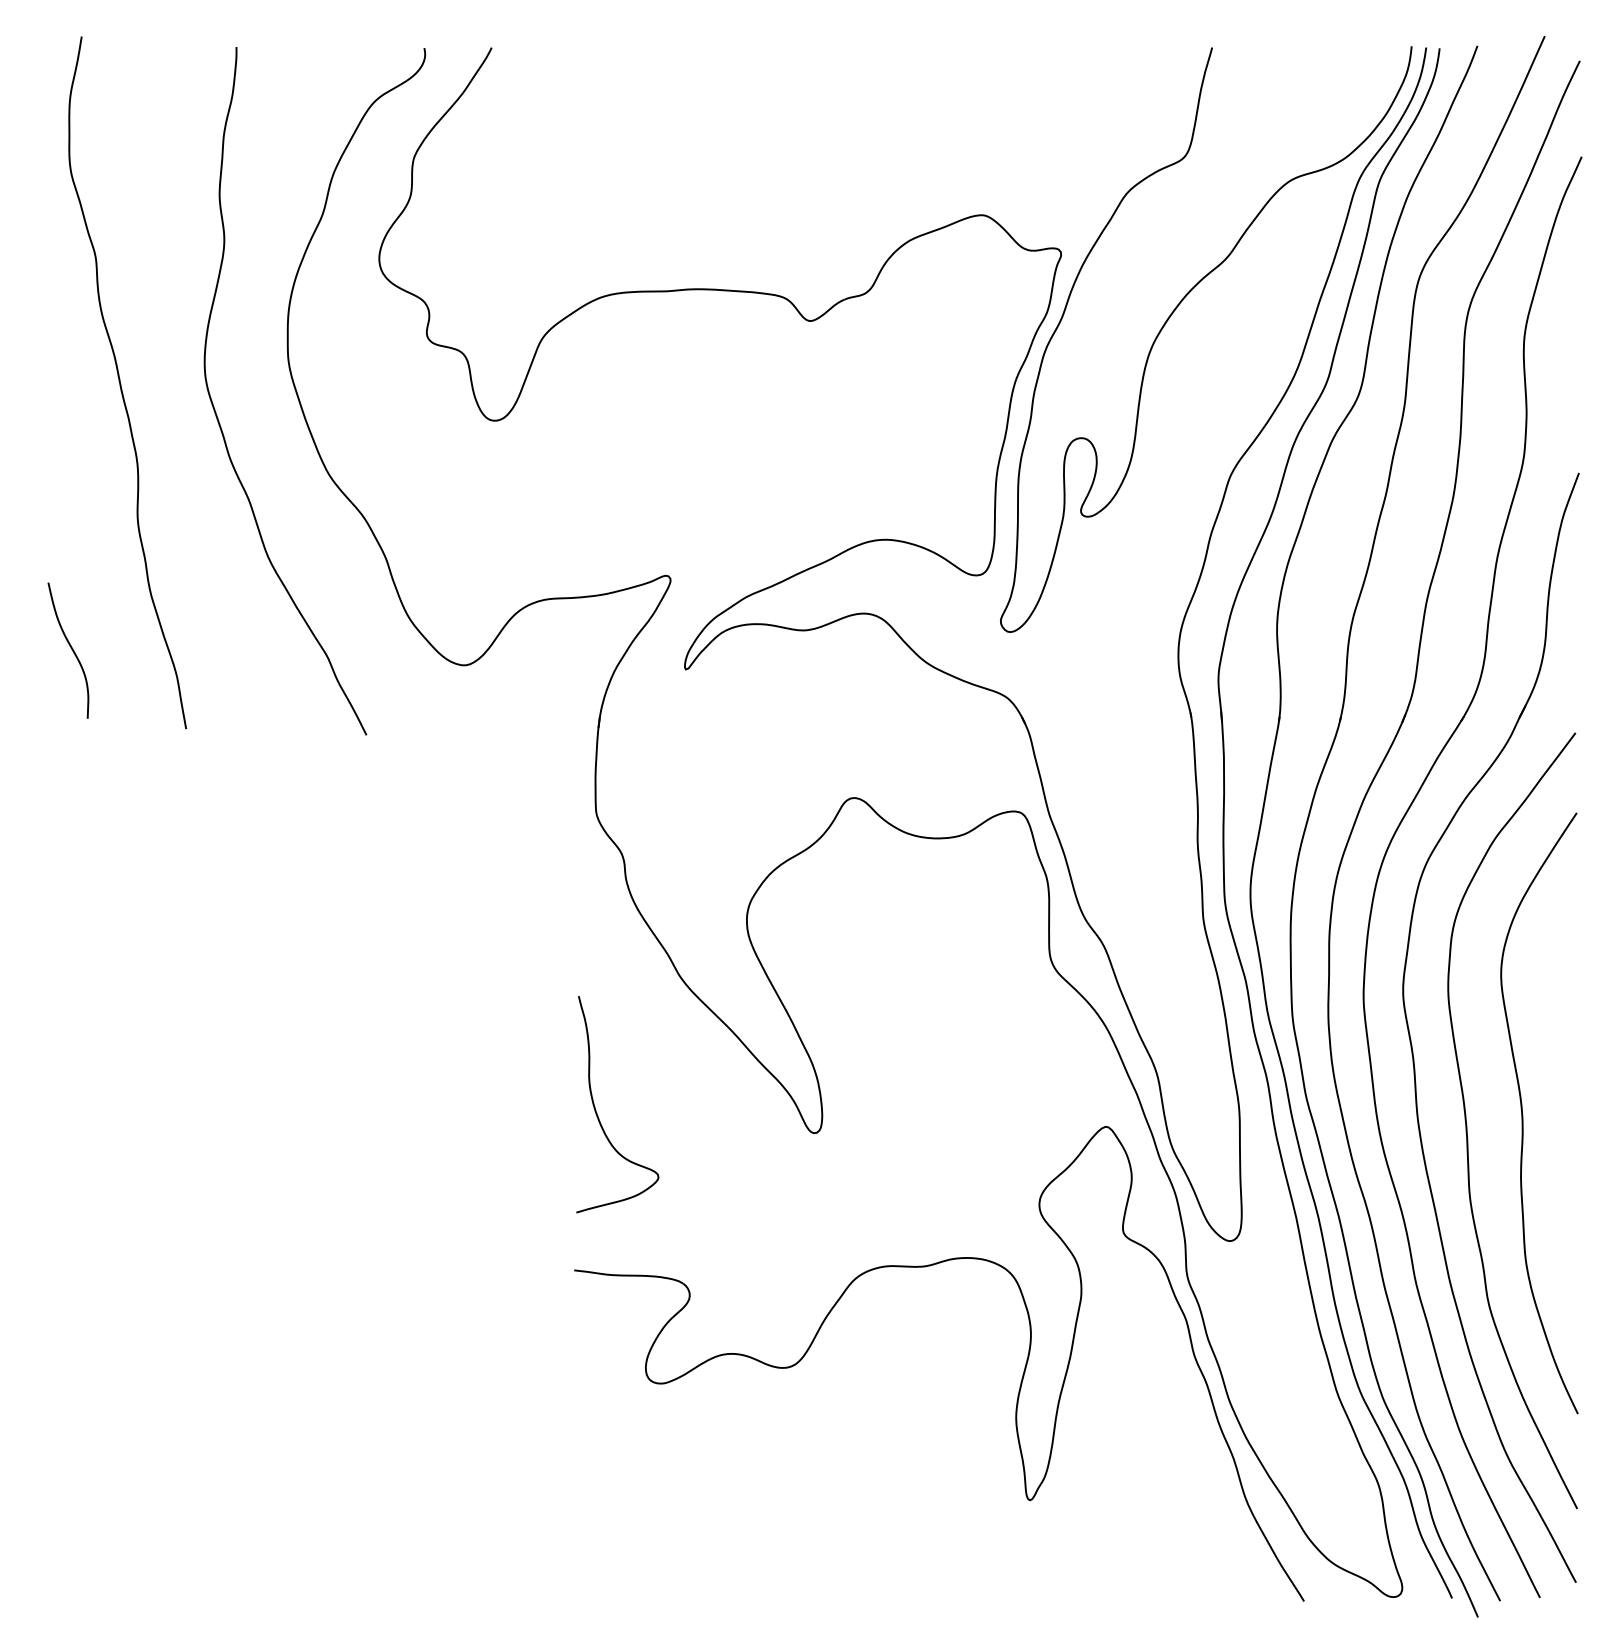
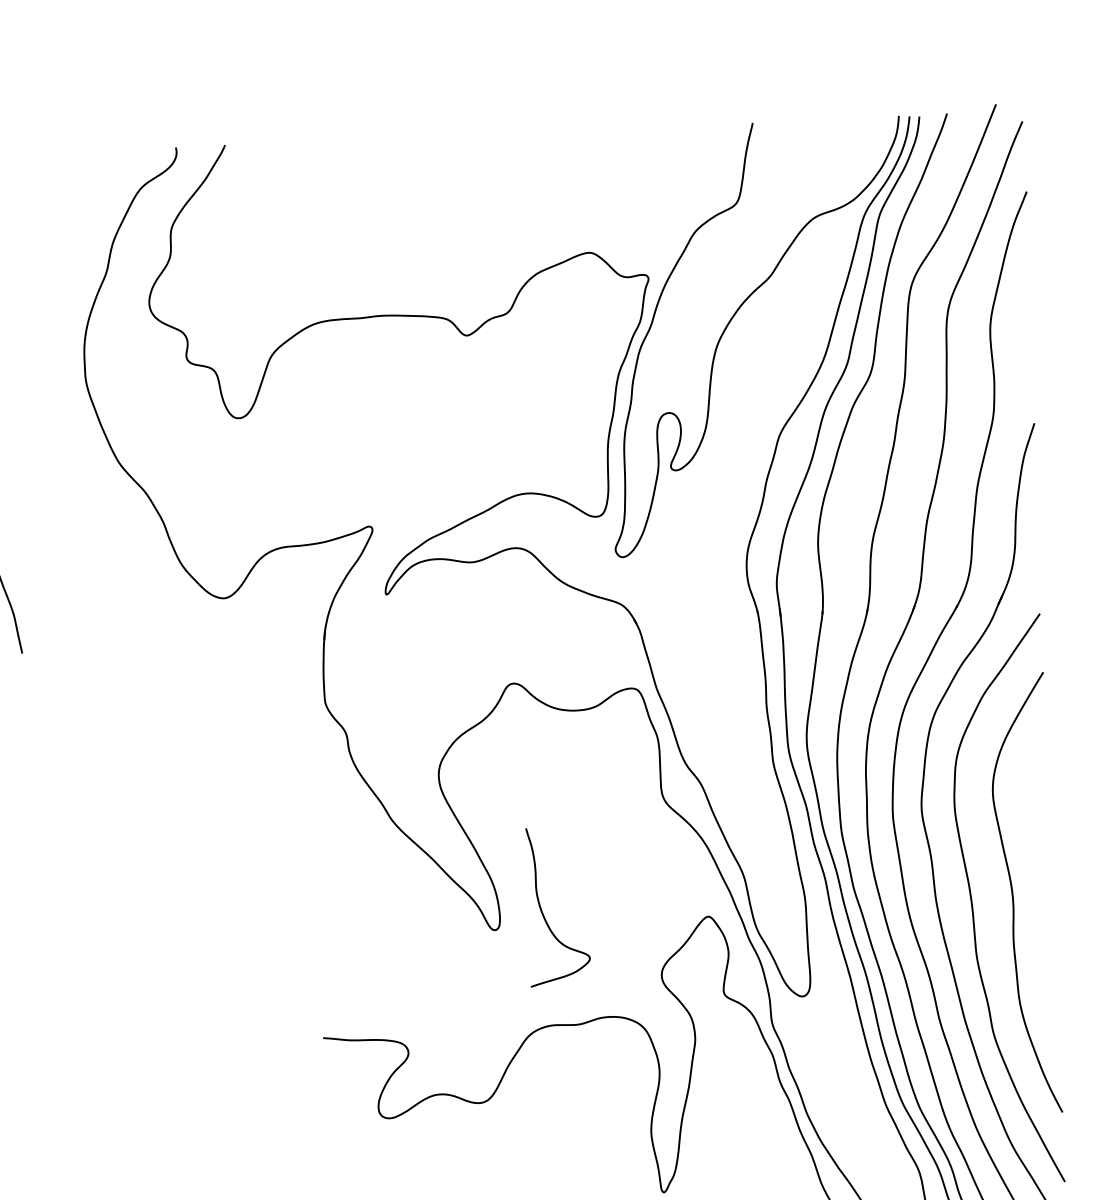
curve: (217, 415) -> (35, 422), removed
curve: (596, 1110) -> (542, 911), moved

